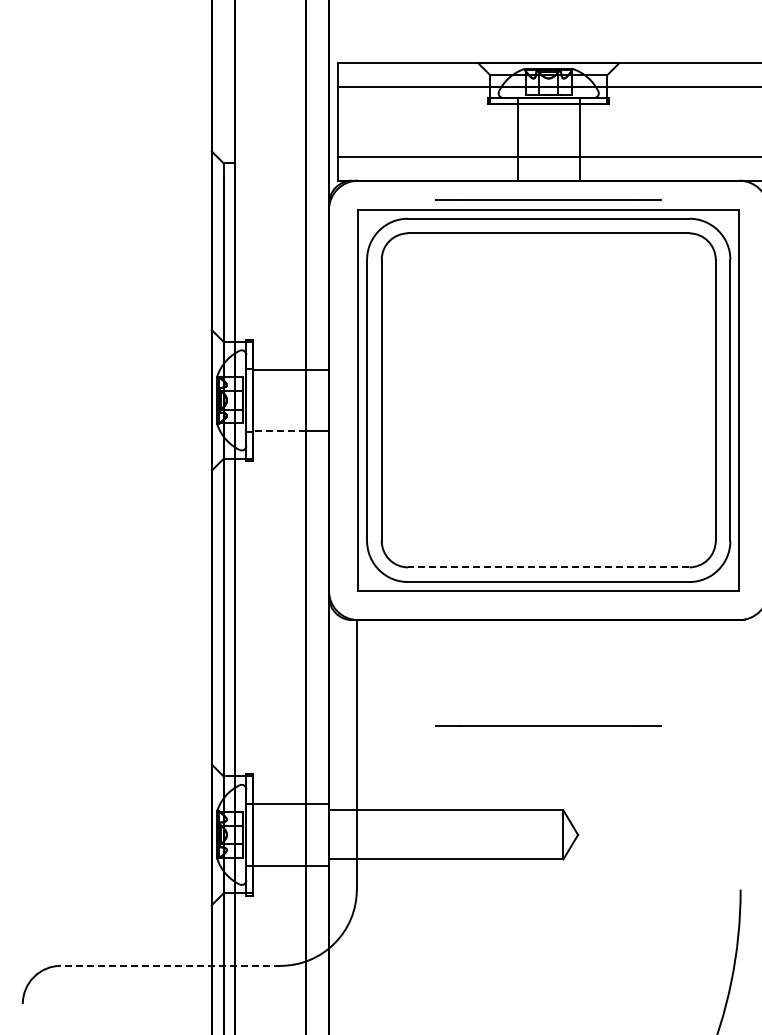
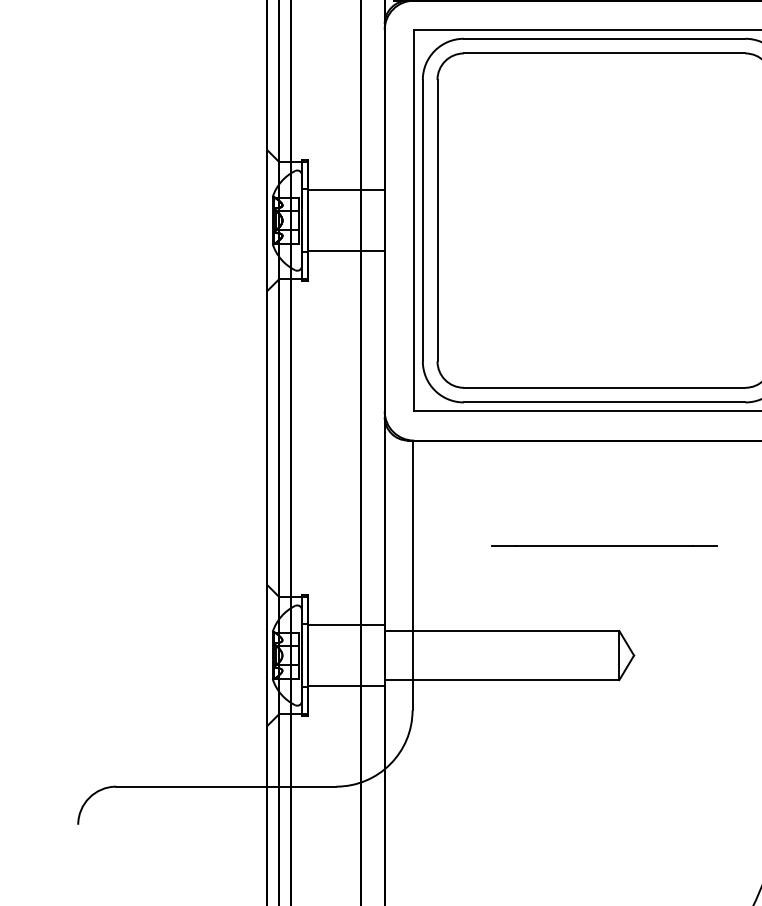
line: (548, 199) -> (604, 19), removed
line: (278, 431) -> (334, 251), dashed -> solid
line: (548, 567) -> (604, 387), dashed -> solid
line: (170, 965) -> (226, 786), dashed -> solid

